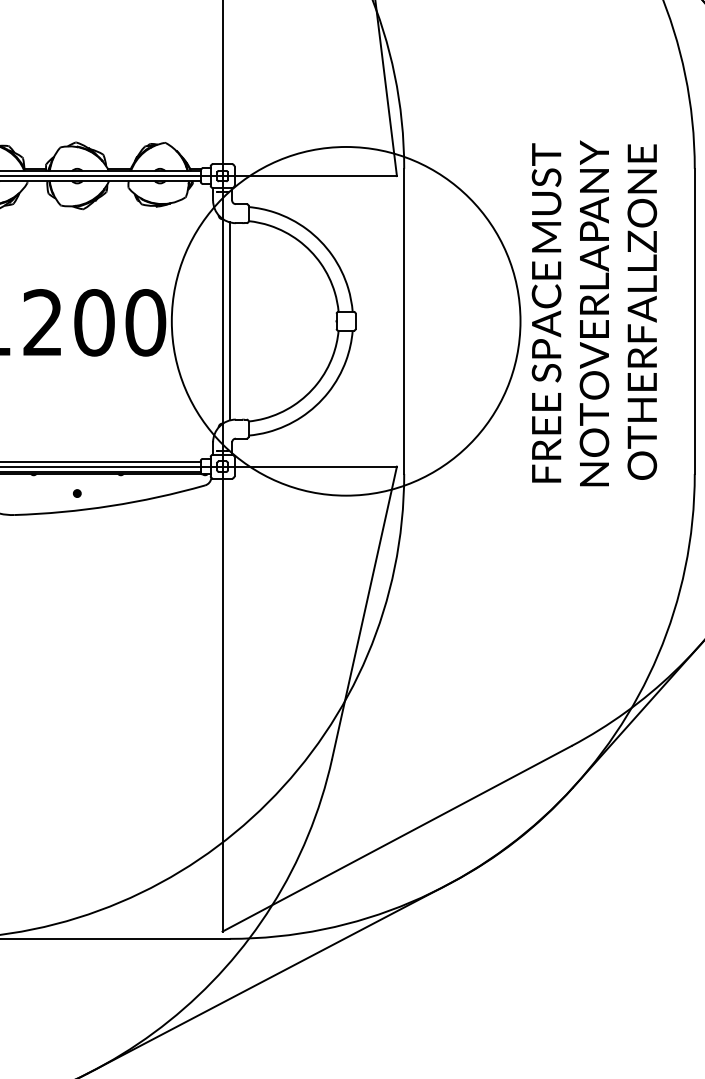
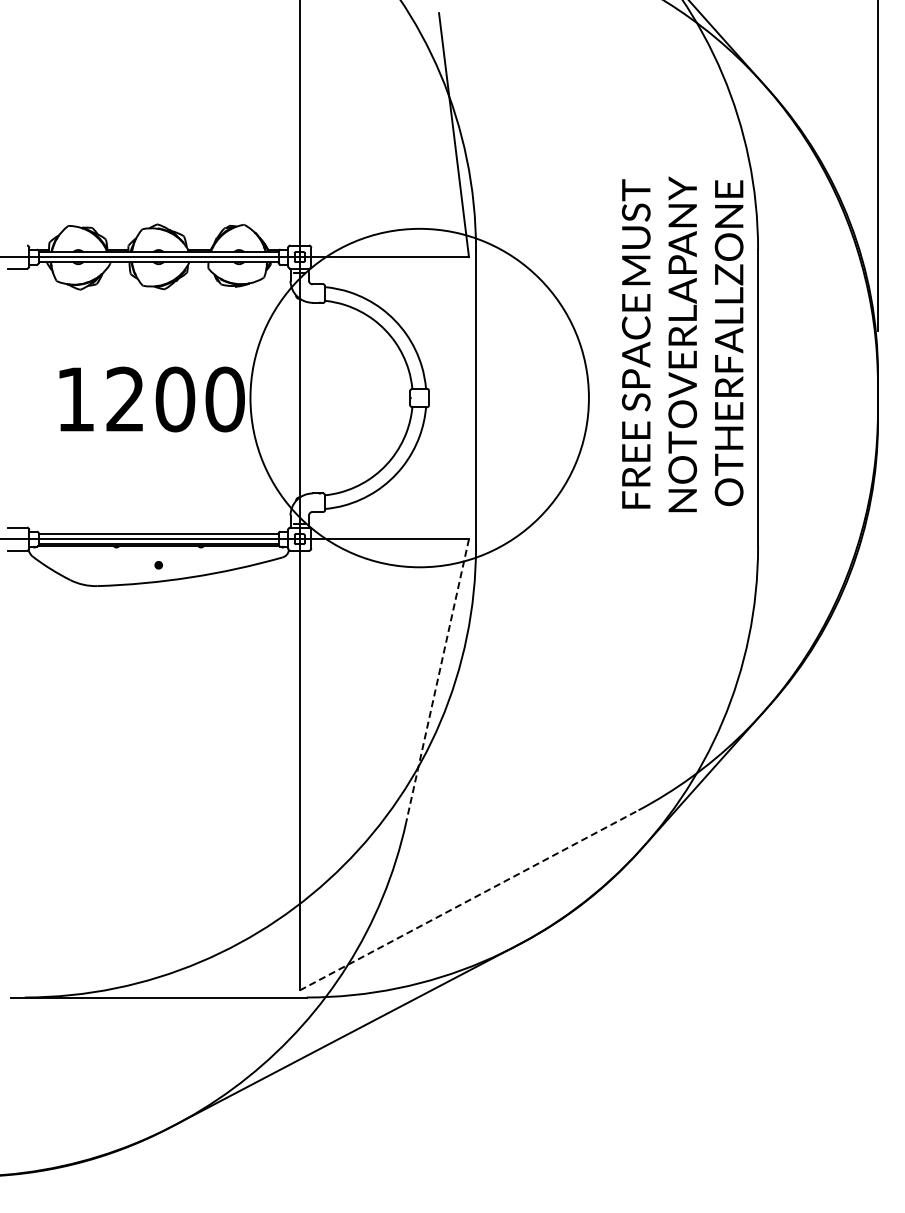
text: (594, 313) -> (682, 344), moved
line: (229, 321) -> (306, 398), removed
line: (364, 613) -> (437, 681), solid -> dashed
line: (397, 838) -> (469, 900), solid -> dashed

